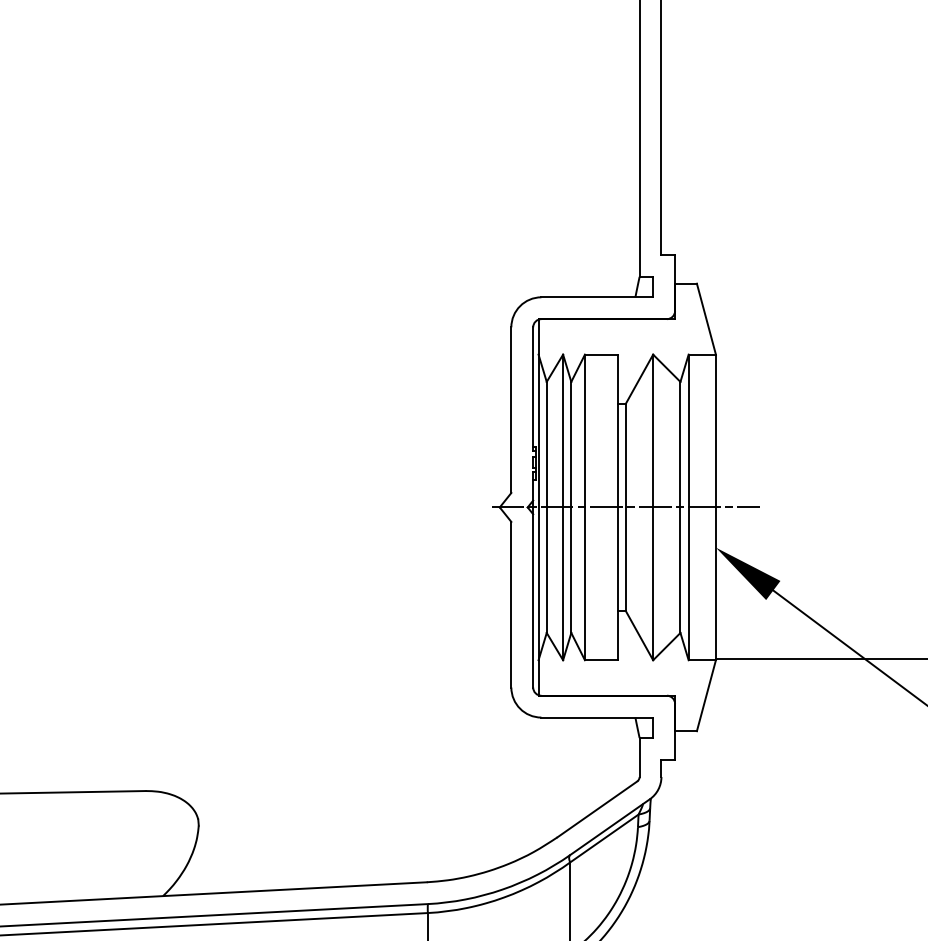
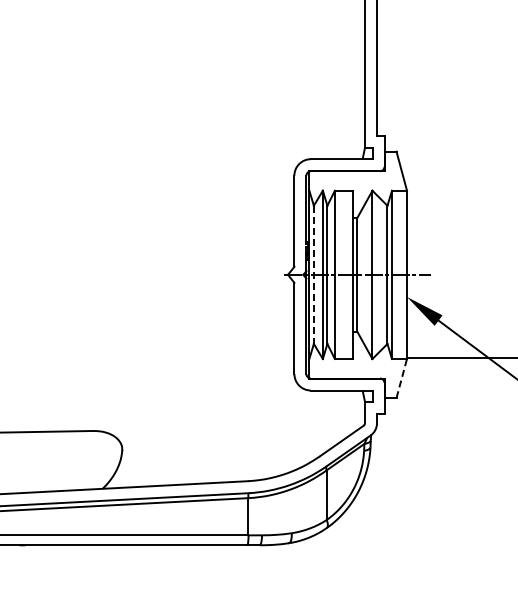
line: (546, 508) -> (313, 275), solid -> dashed
line: (705, 695) -> (401, 378), solid -> dashed

